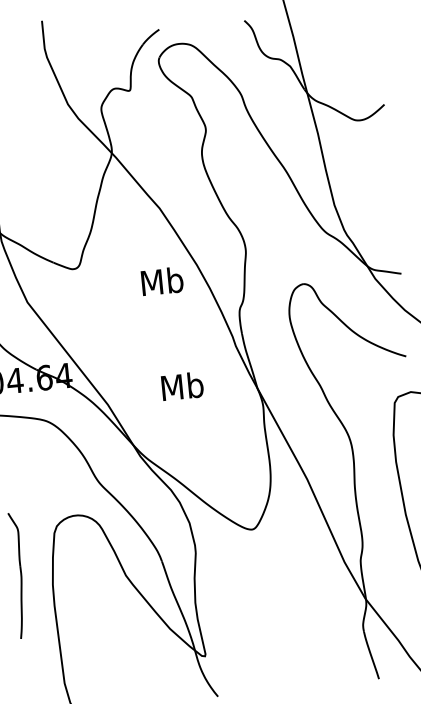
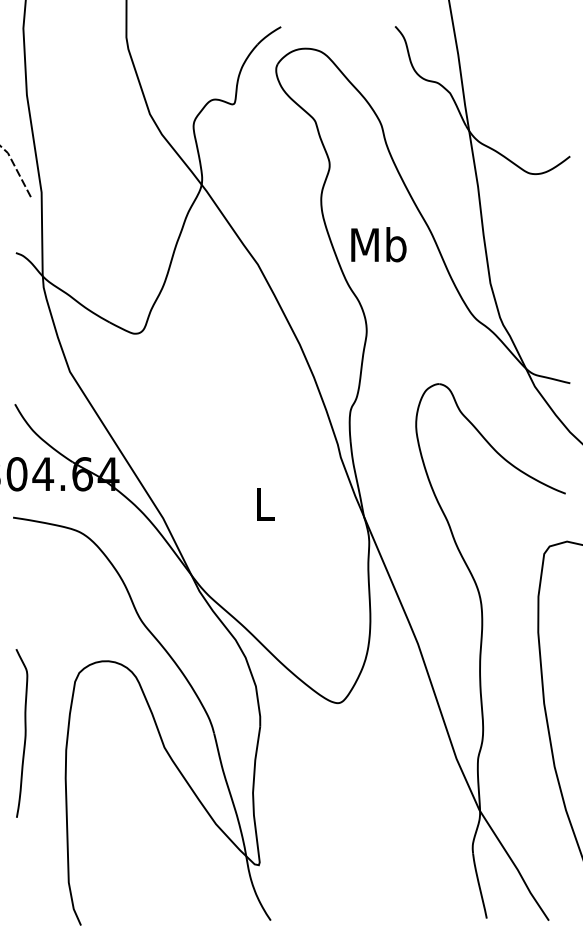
text: (162, 281) -> (378, 244), moved
text: (182, 386) -> (264, 503), Mb -> L

